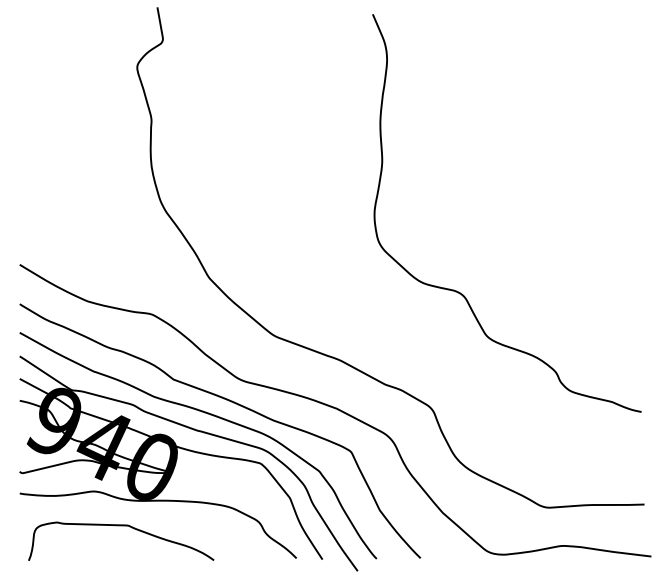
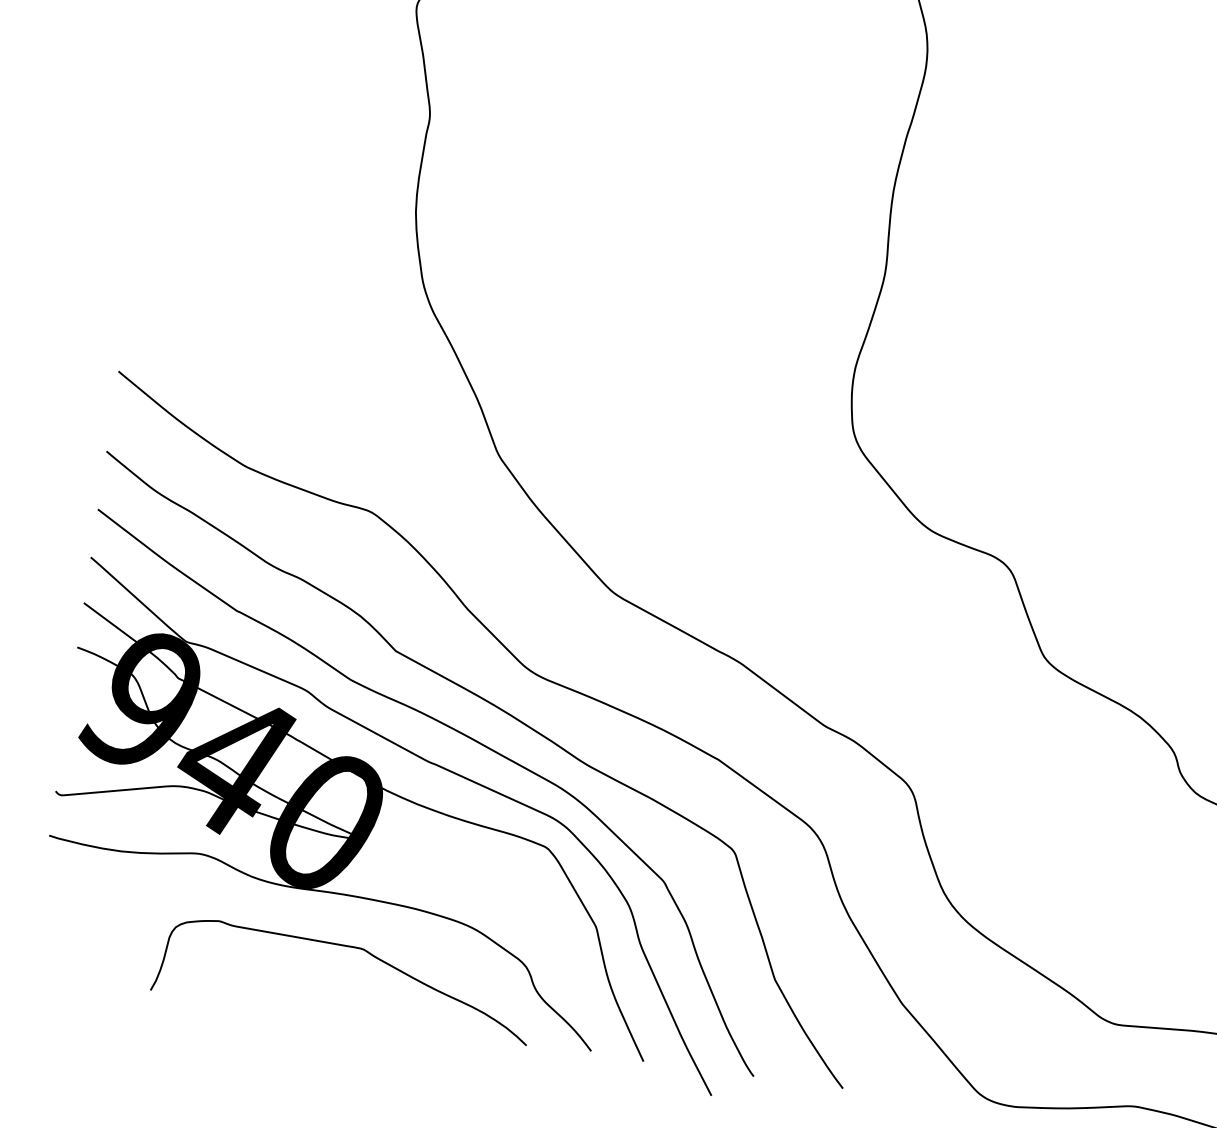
curve: (121, 526) -> (349, 948), moved

